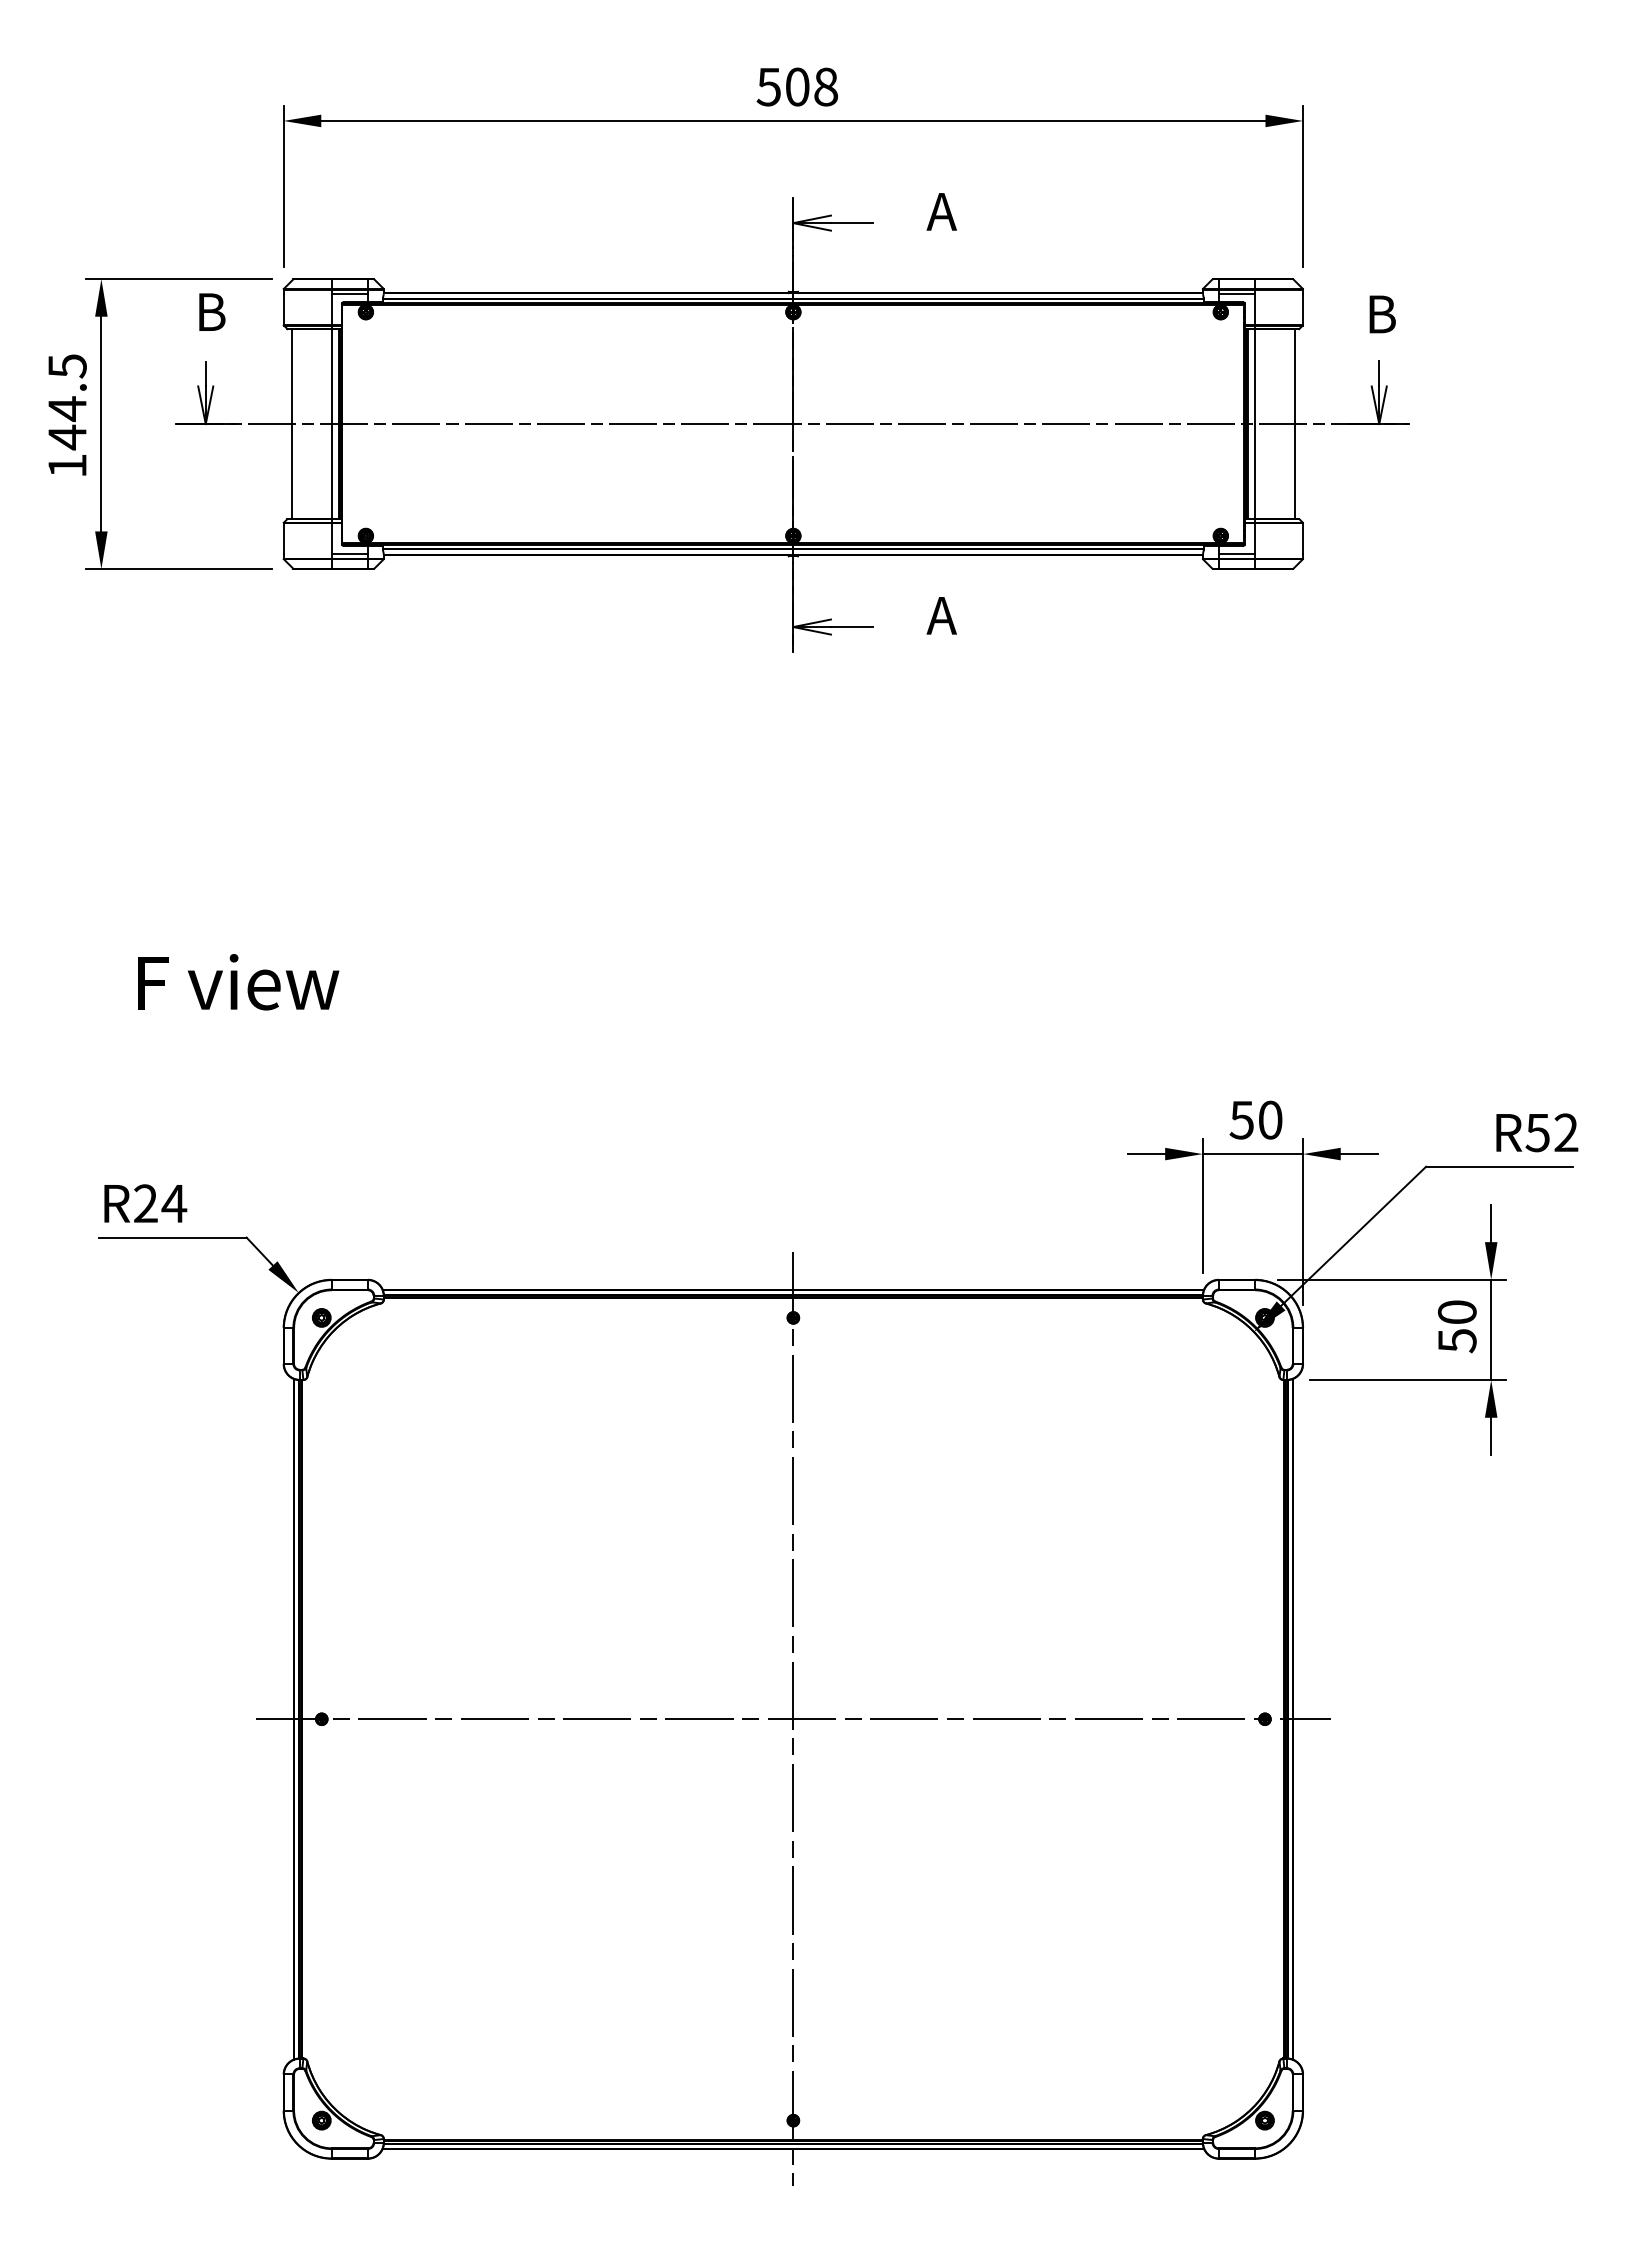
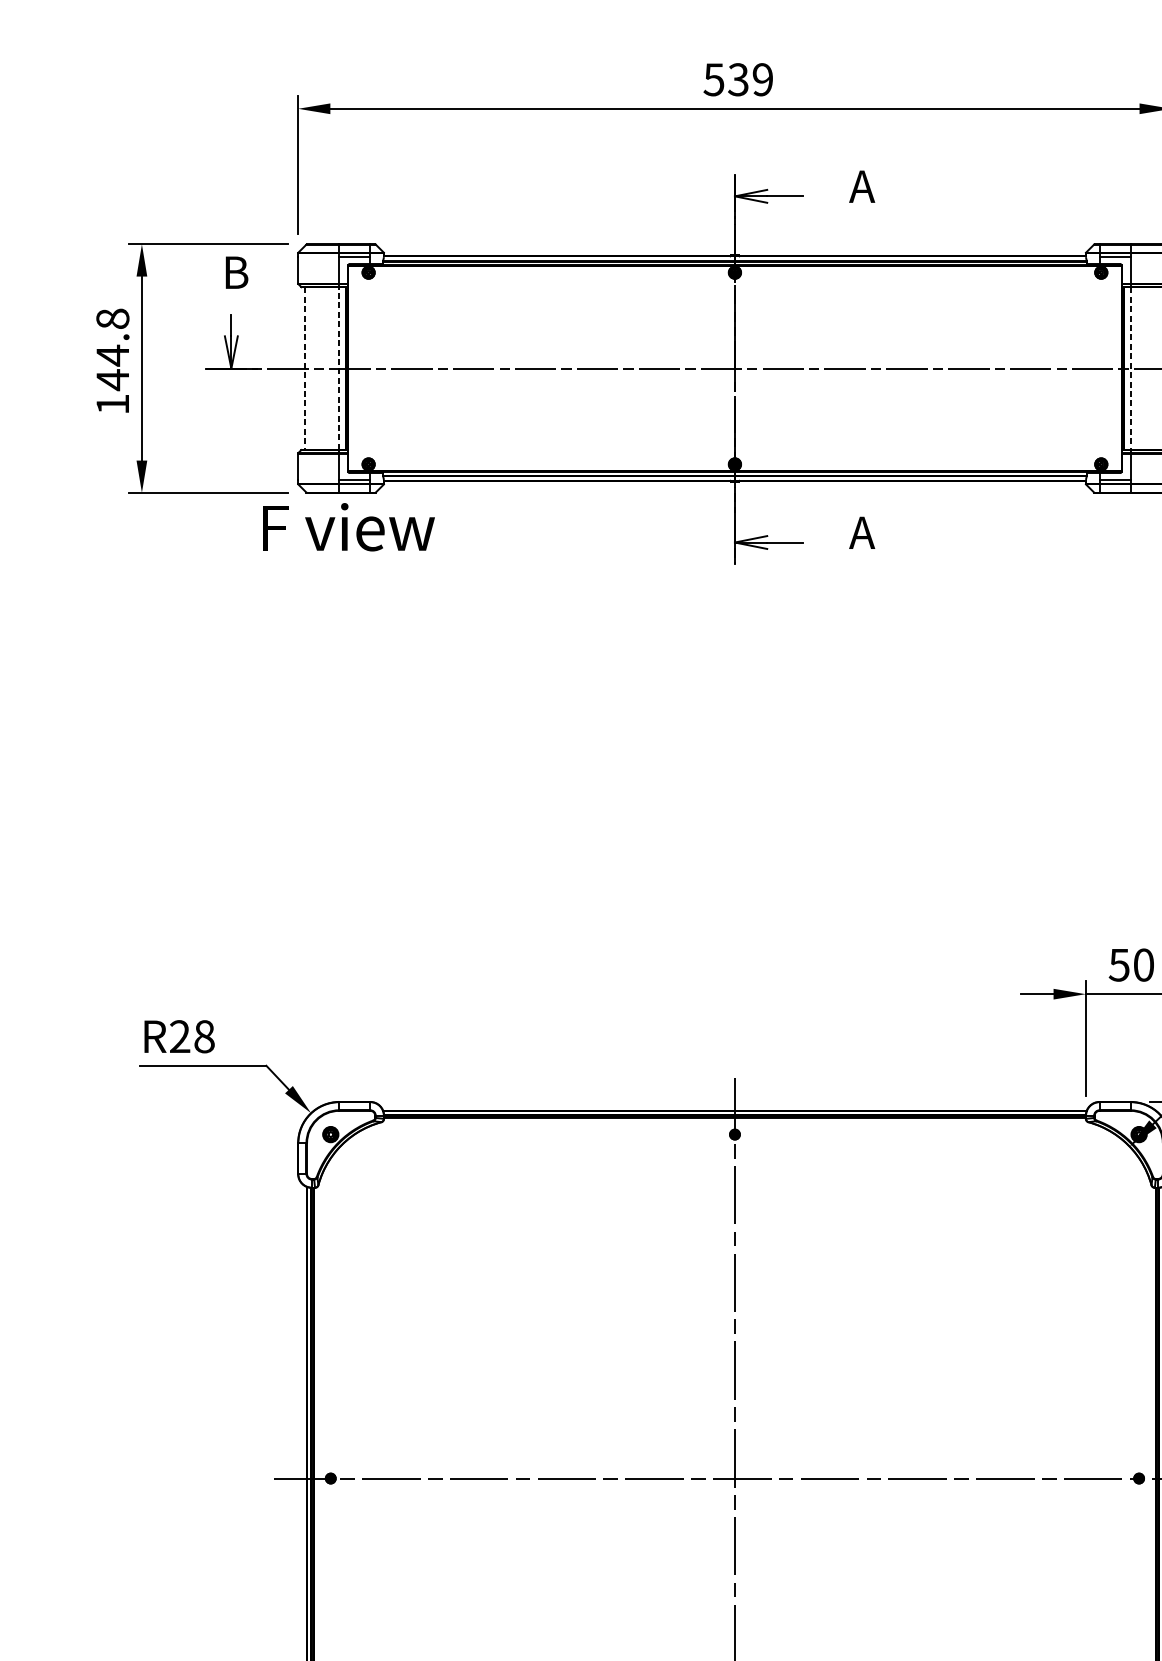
text: (811, 86) -> (750, 79), 508 -> 539
text: (67, 366) -> (112, 319), 144.5 -> 144.8
line: (291, 424) -> (304, 368), solid -> dashed
line: (331, 424) -> (339, 368), solid -> dashed
line: (1254, 424) -> (1130, 368), solid -> dashed
text: (238, 982) -> (348, 527), moved
text: (174, 1203) -> (204, 1036), R24 -> R28

